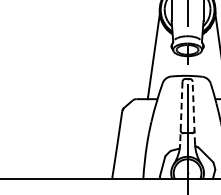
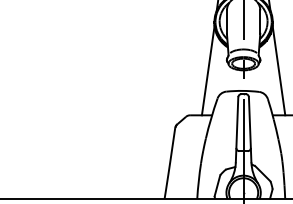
line: (181, 112) -> (237, 129), dashed -> solid
line: (194, 112) -> (250, 129), dashed -> solid

